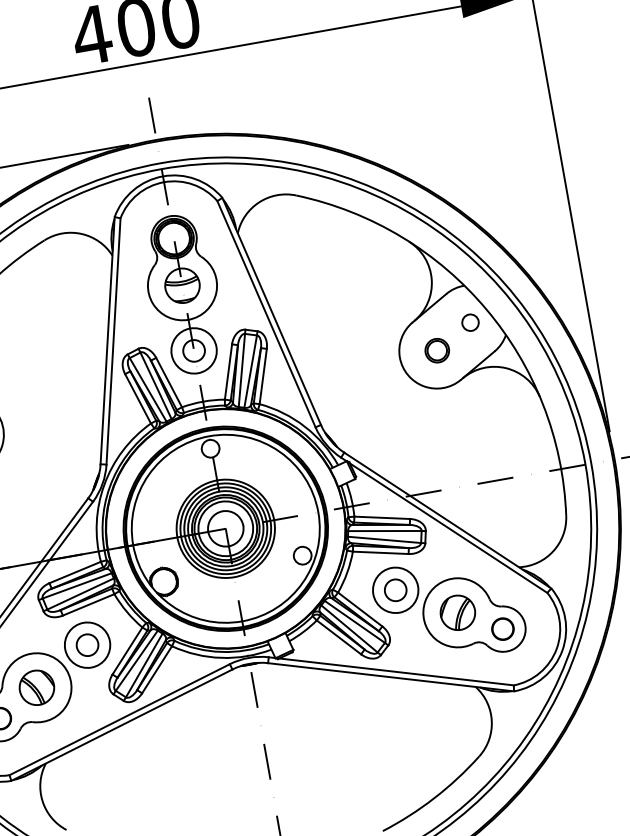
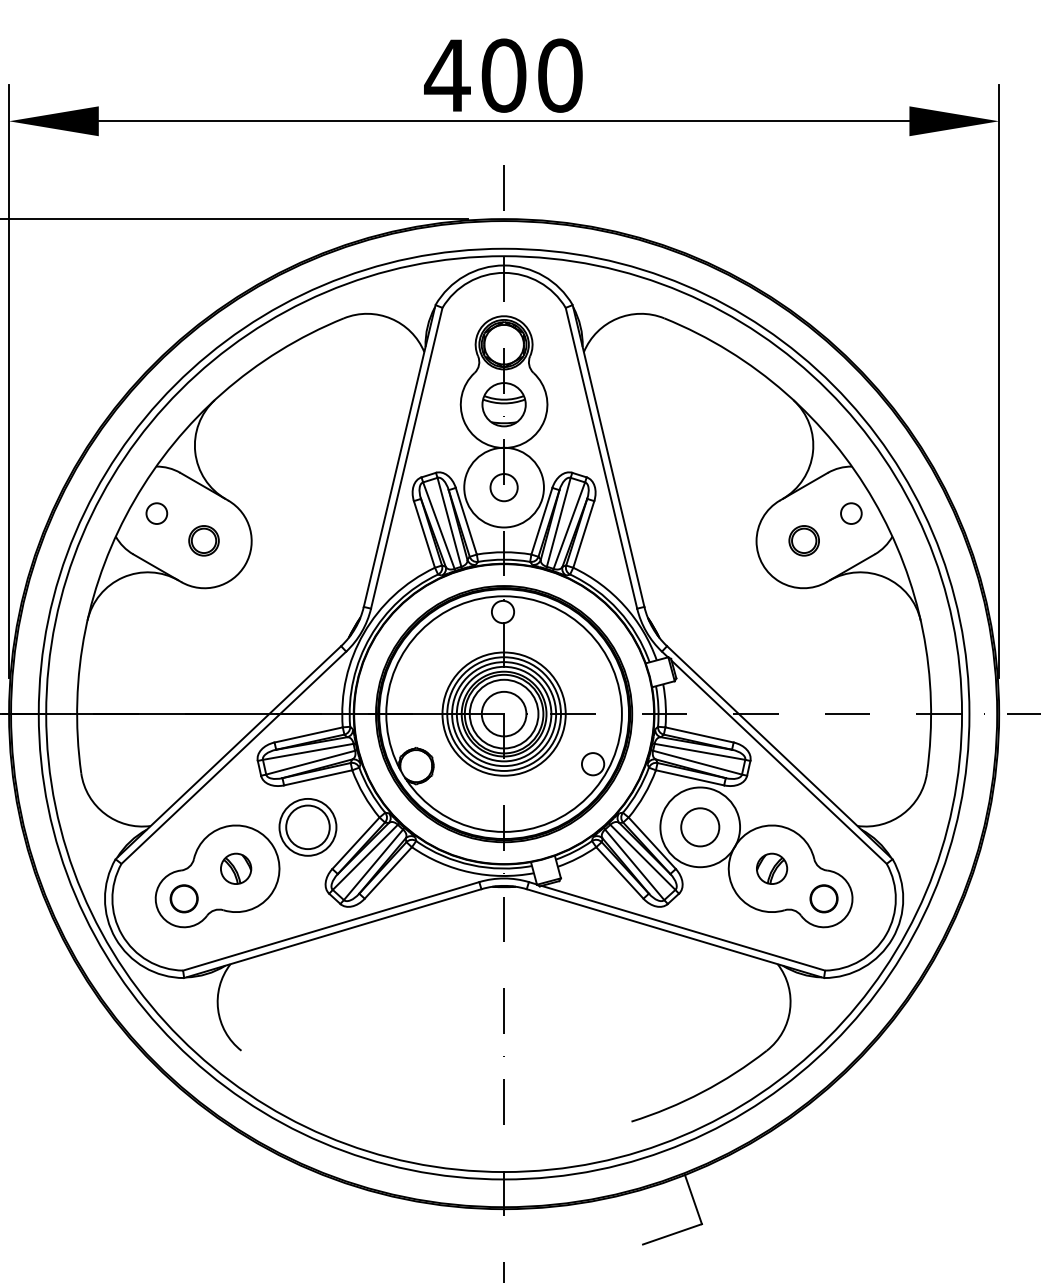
circle: (193, 350) -> (503, 487), size x1.4
circle: (394, 589) -> (699, 826), size x1.4
circle: (394, 589) -> (699, 826), size x1.4
part: (457, 612) -> (771, 868), size x0.7
circle: (87, 644) -> (307, 826), size x1.6
part: (36, 687) -> (235, 868), size x0.7

